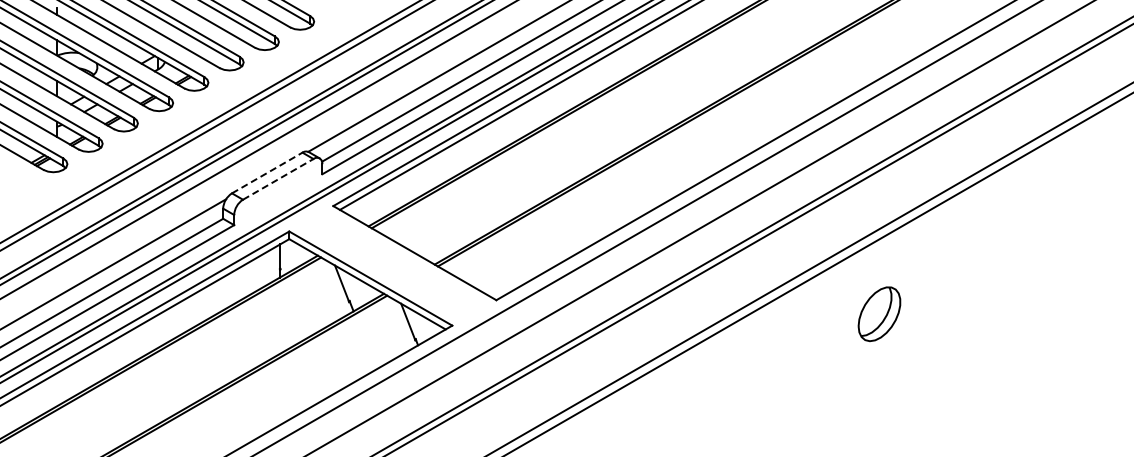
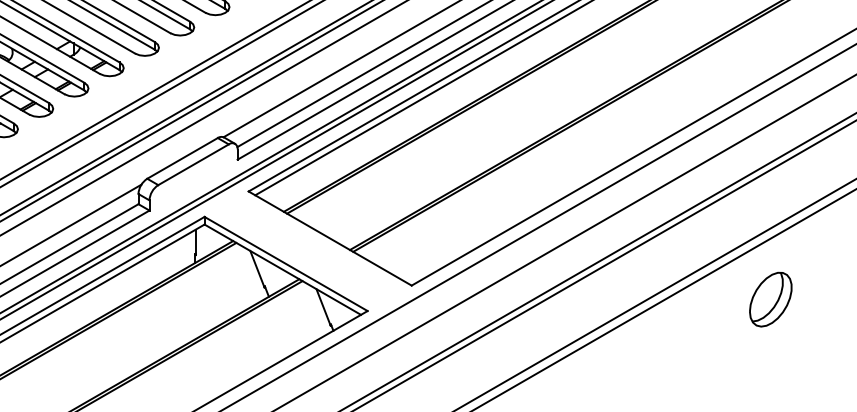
line: (267, 173) -> (182, 158), dashed -> solid
line: (278, 179) -> (193, 164), dashed -> solid
part: (879, 314) -> (770, 299), moved

